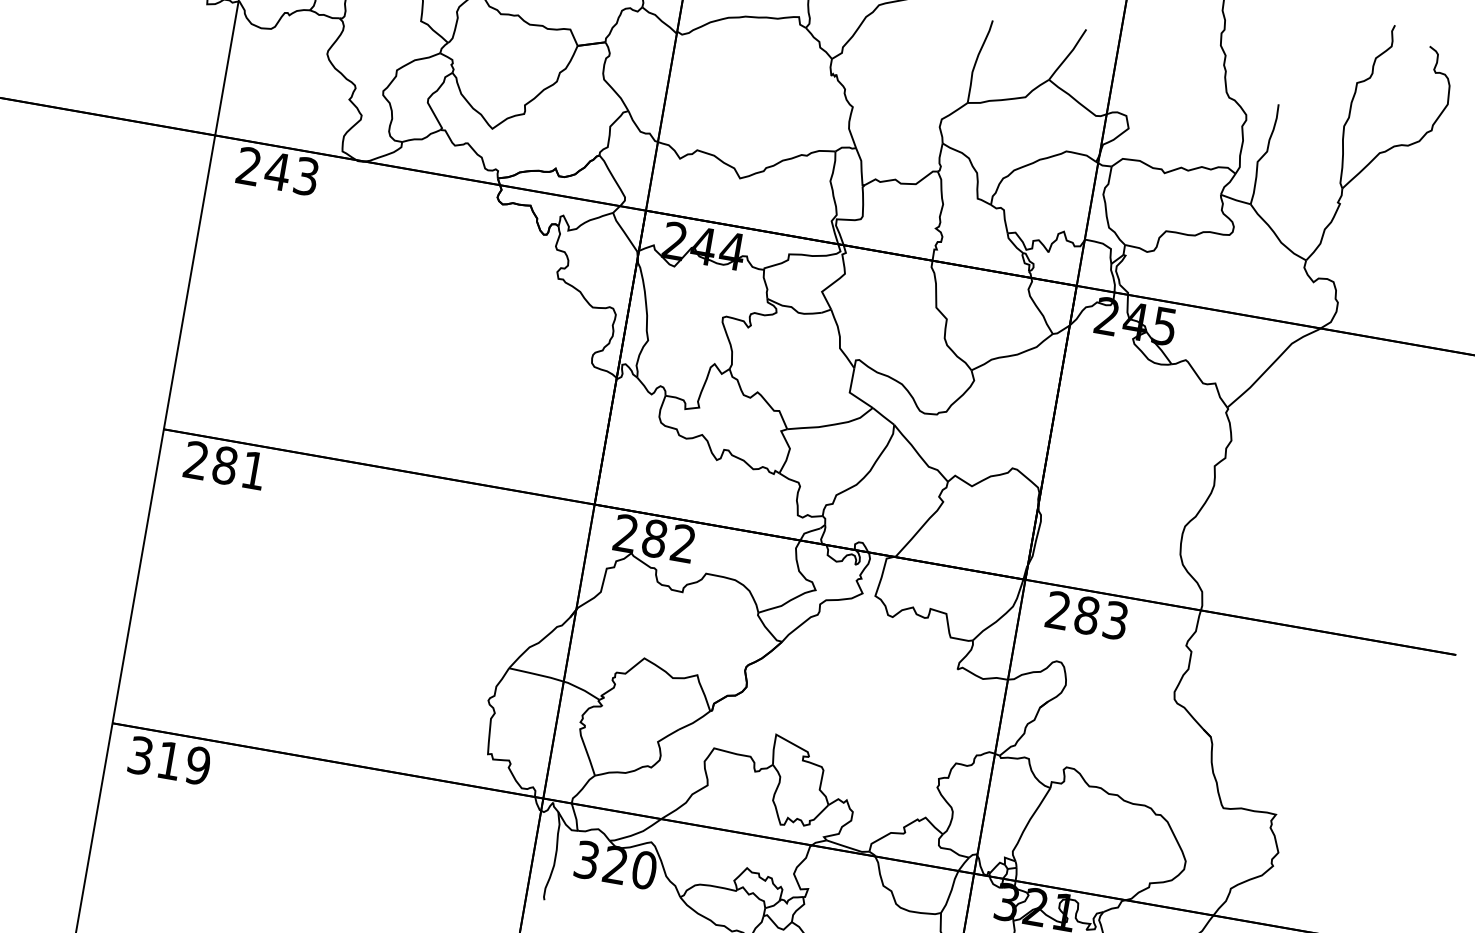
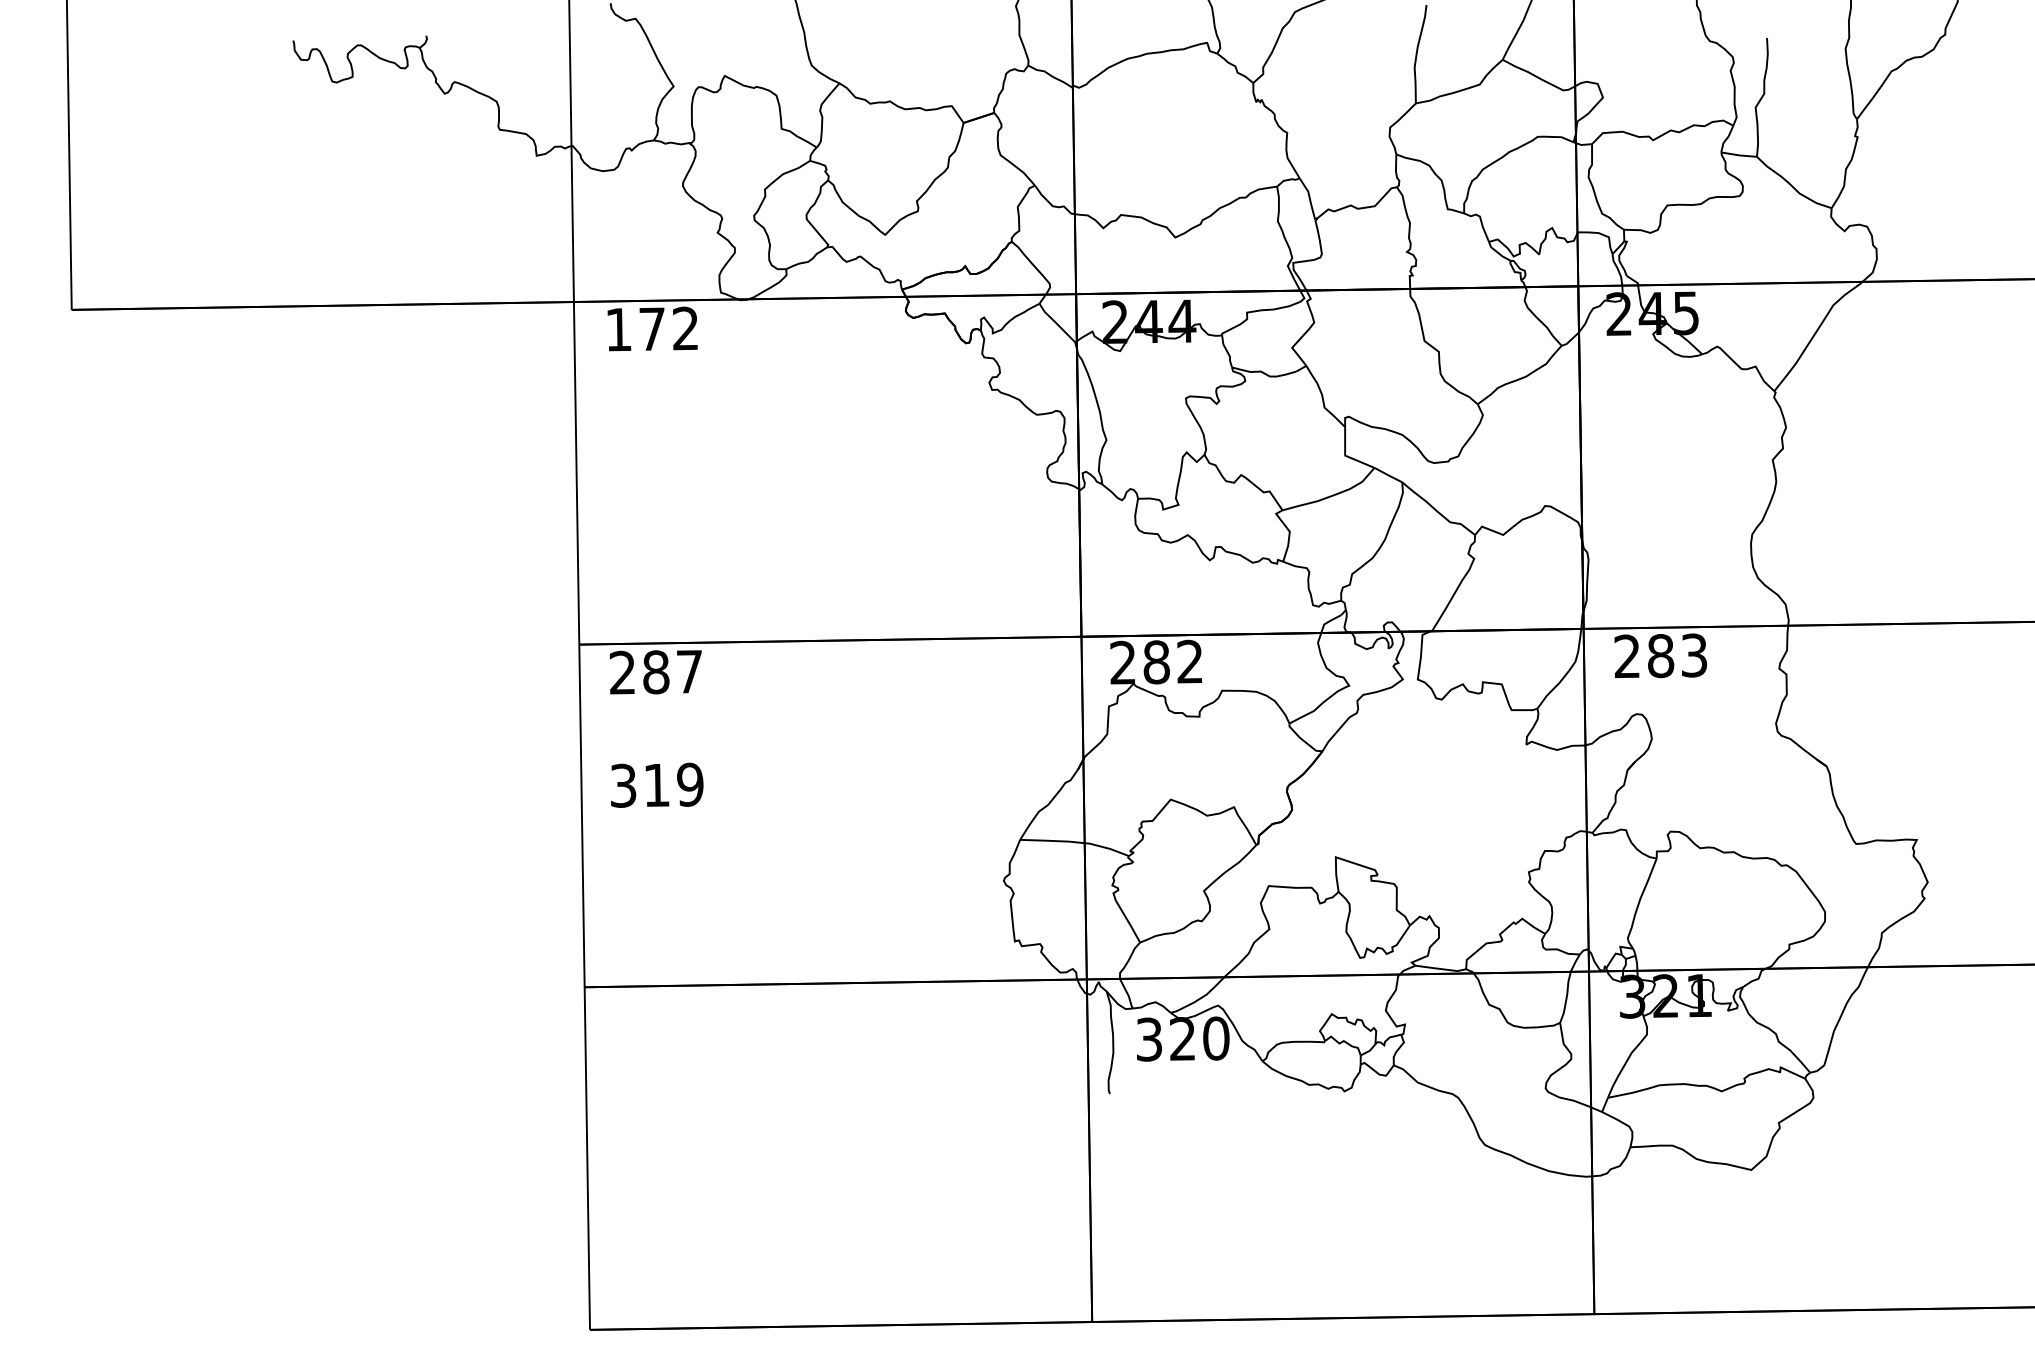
text: (278, 170) -> (652, 328), 243 -> 172
text: (253, 470) -> (689, 671), 281 -> 287
text: (170, 760) -> (657, 784), moved

